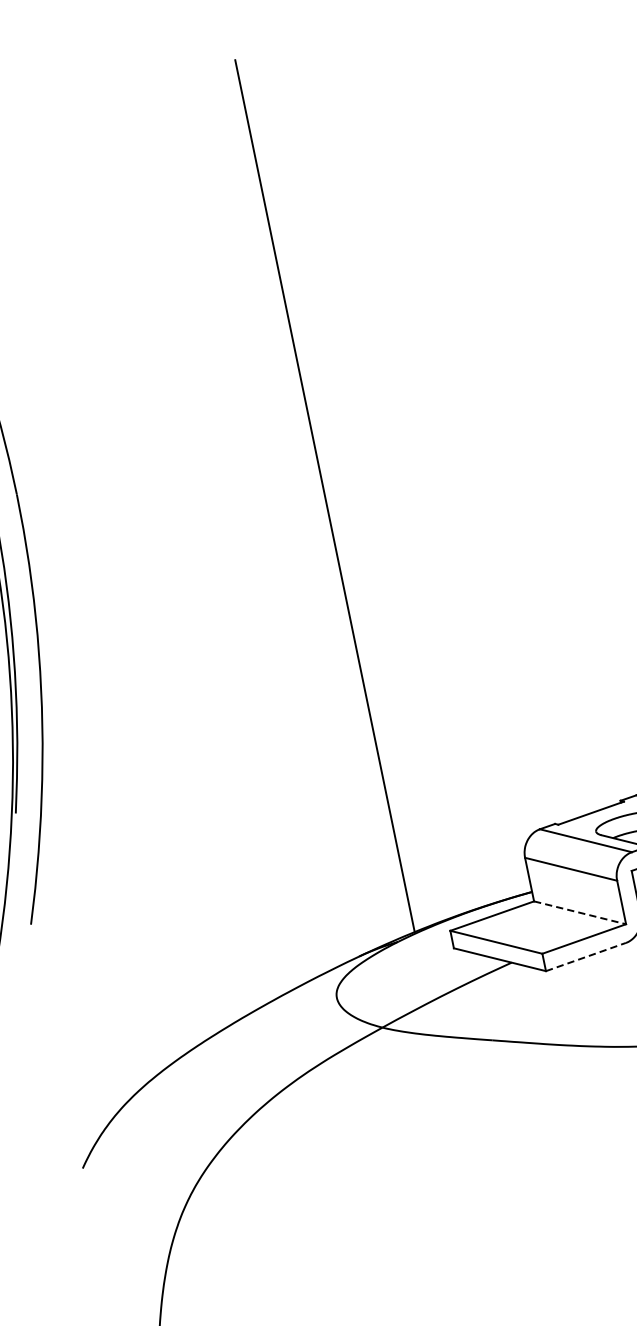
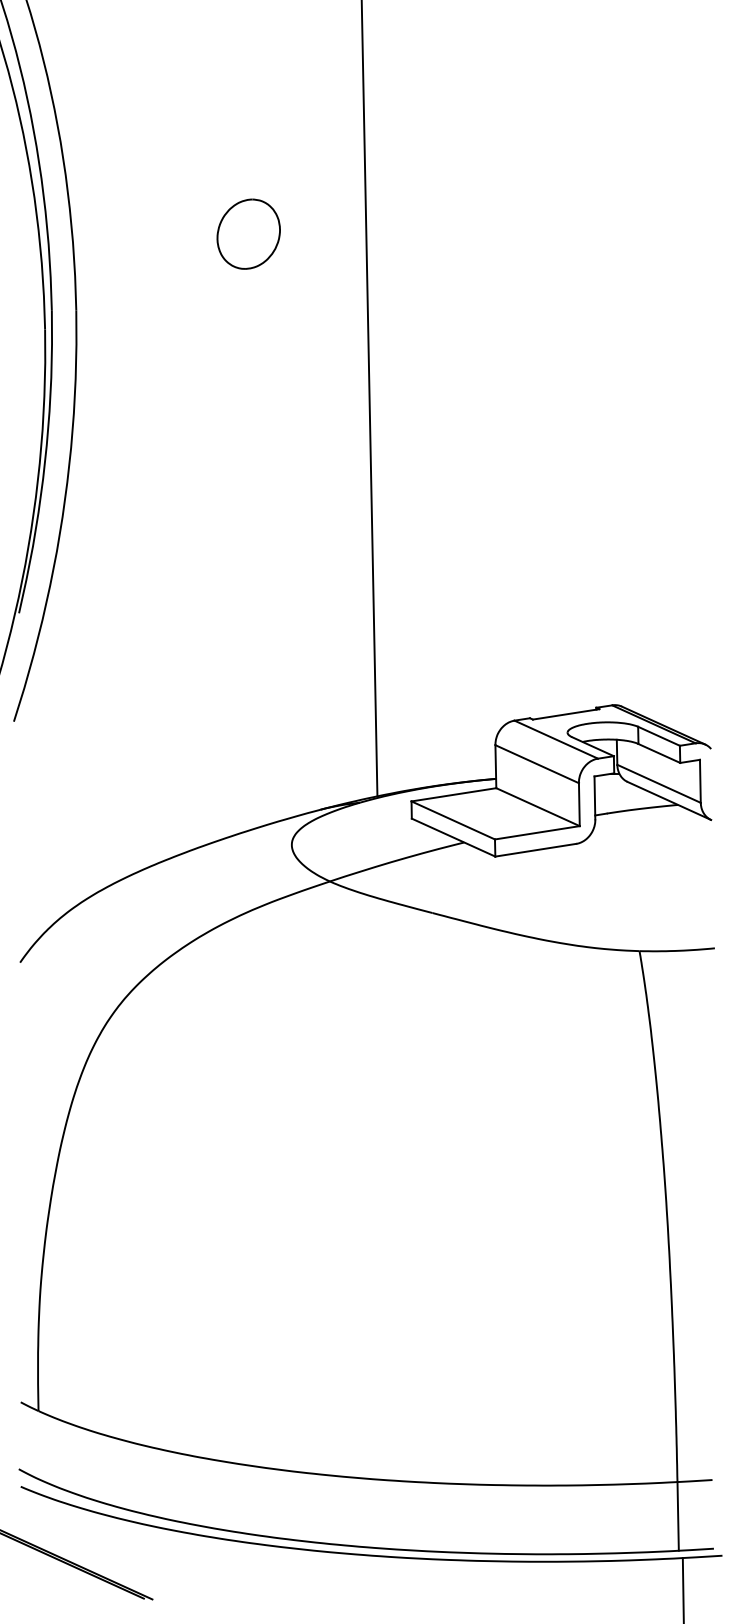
part: (177, 384) -> (248, 233), added
line: (580, 913) -> (538, 807), dashed -> solid
line: (585, 957) -> (535, 850), dashed -> solid

